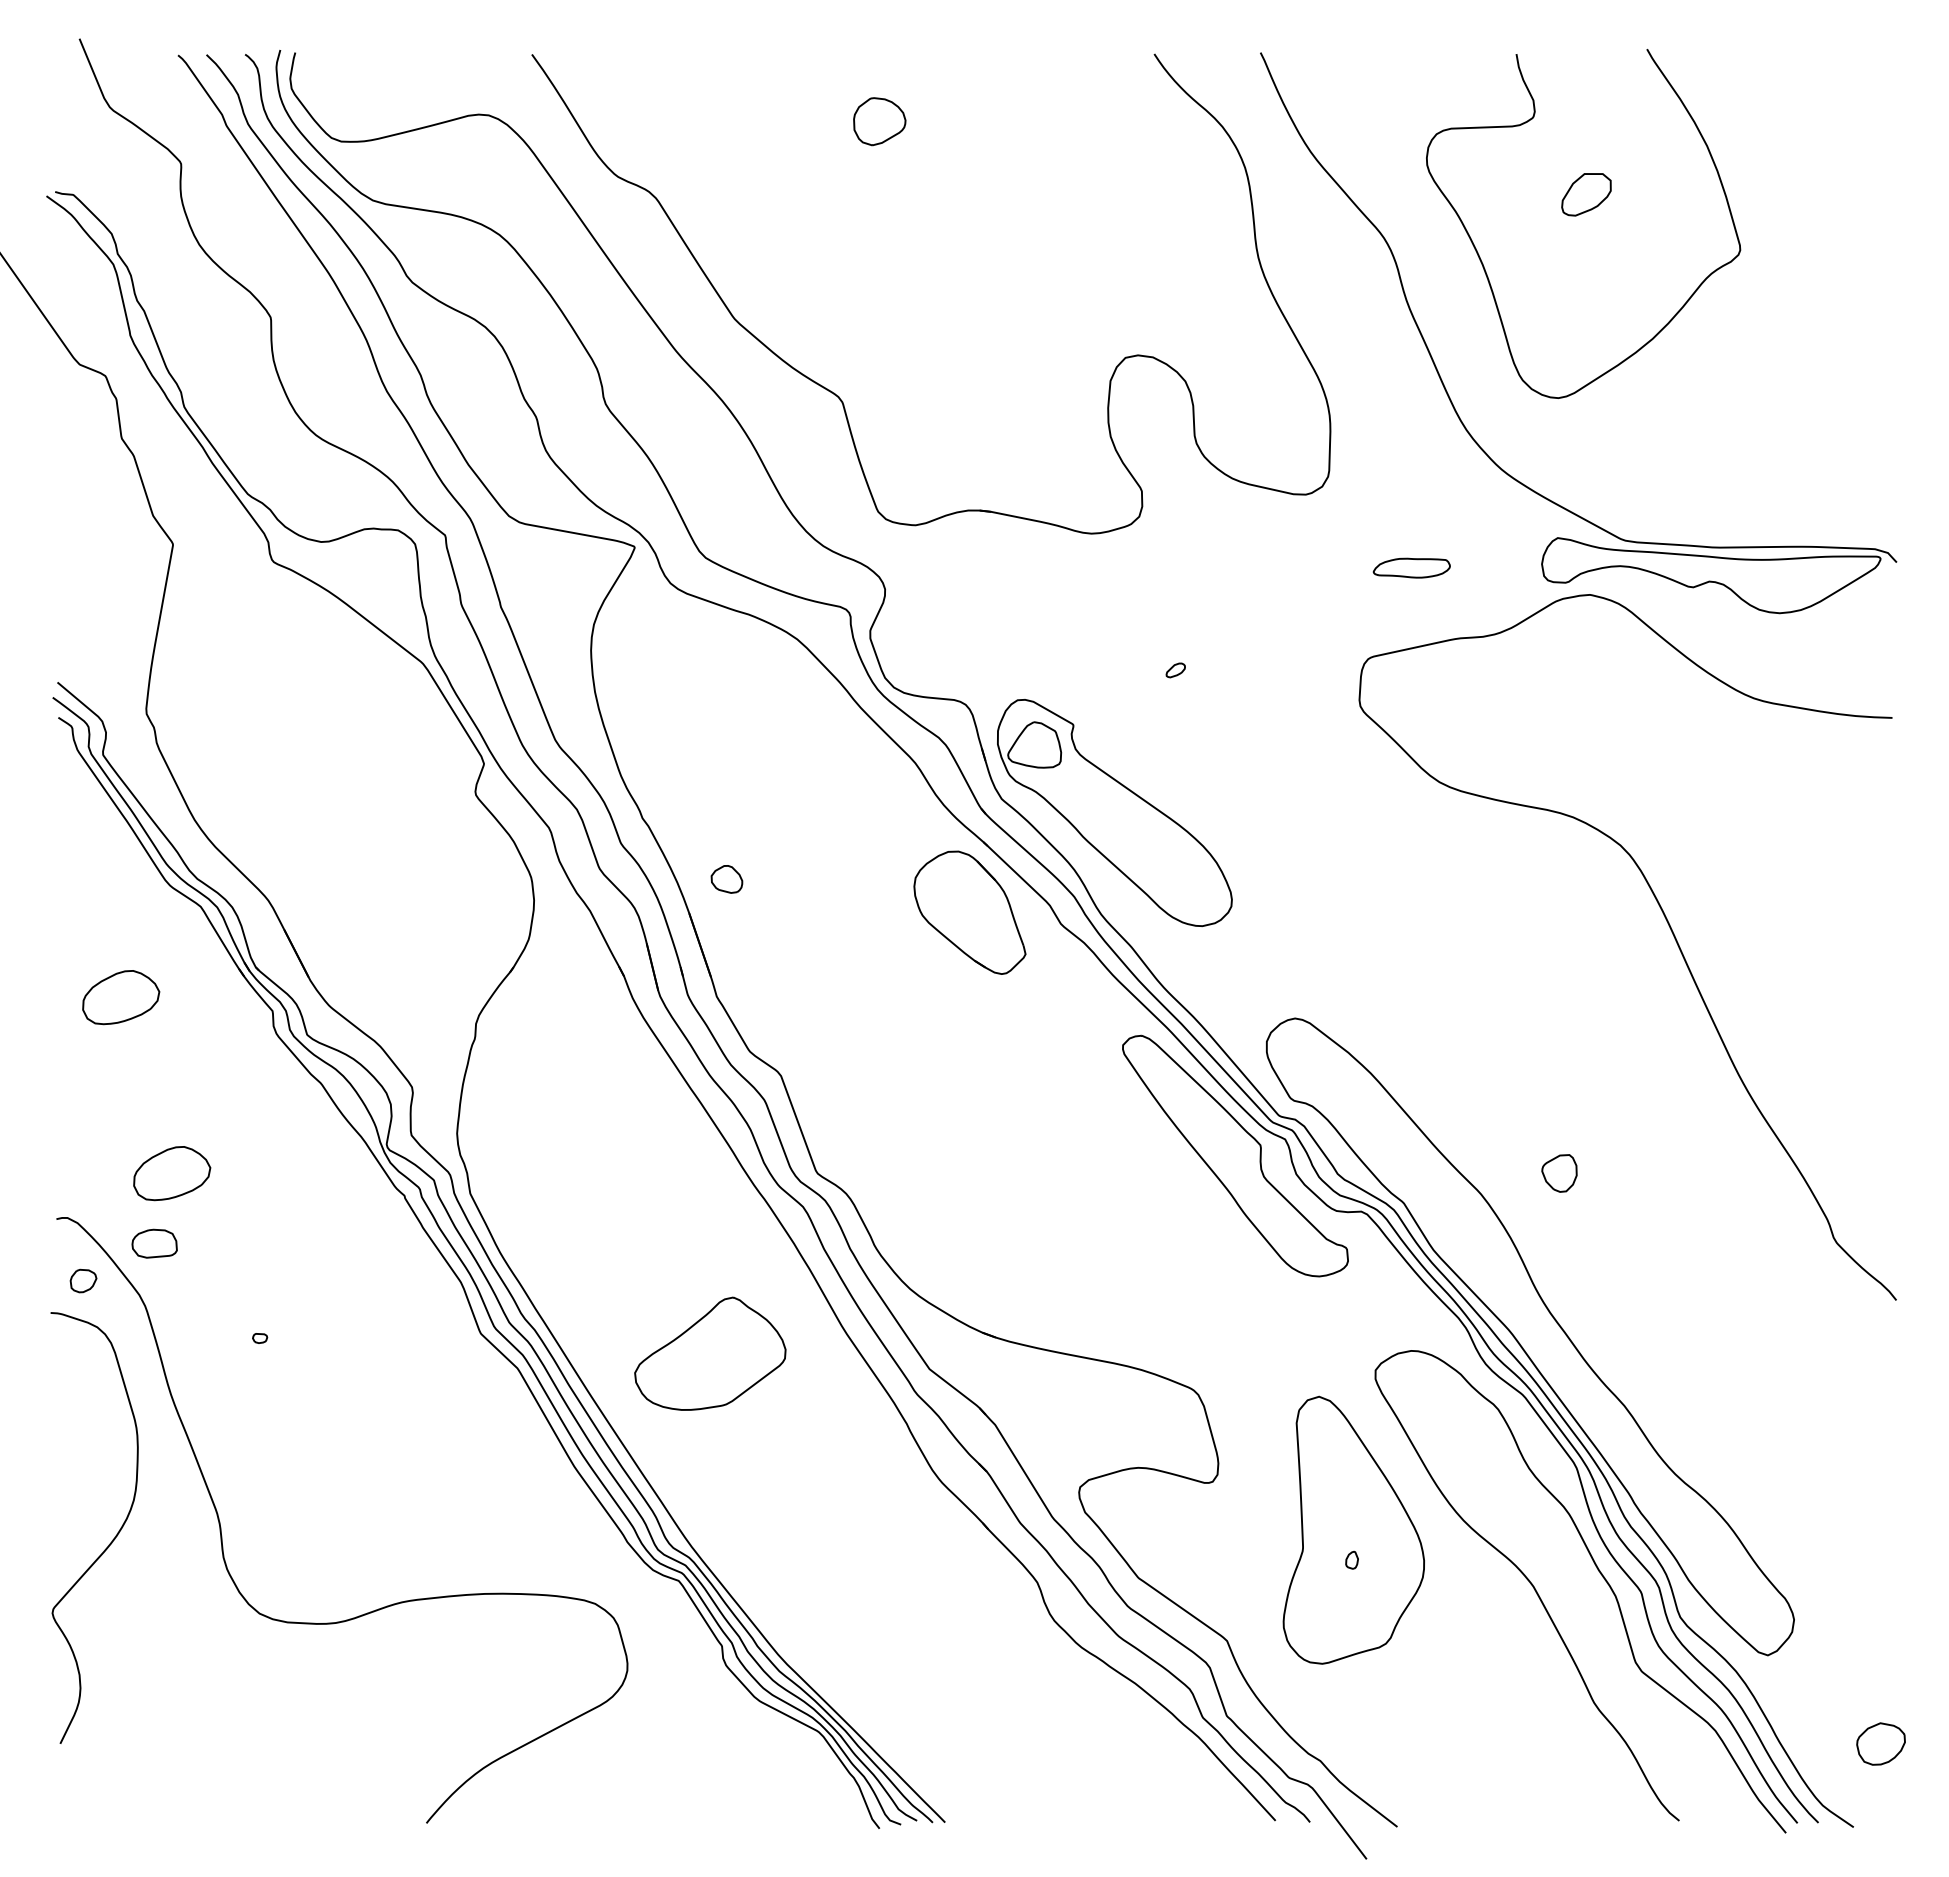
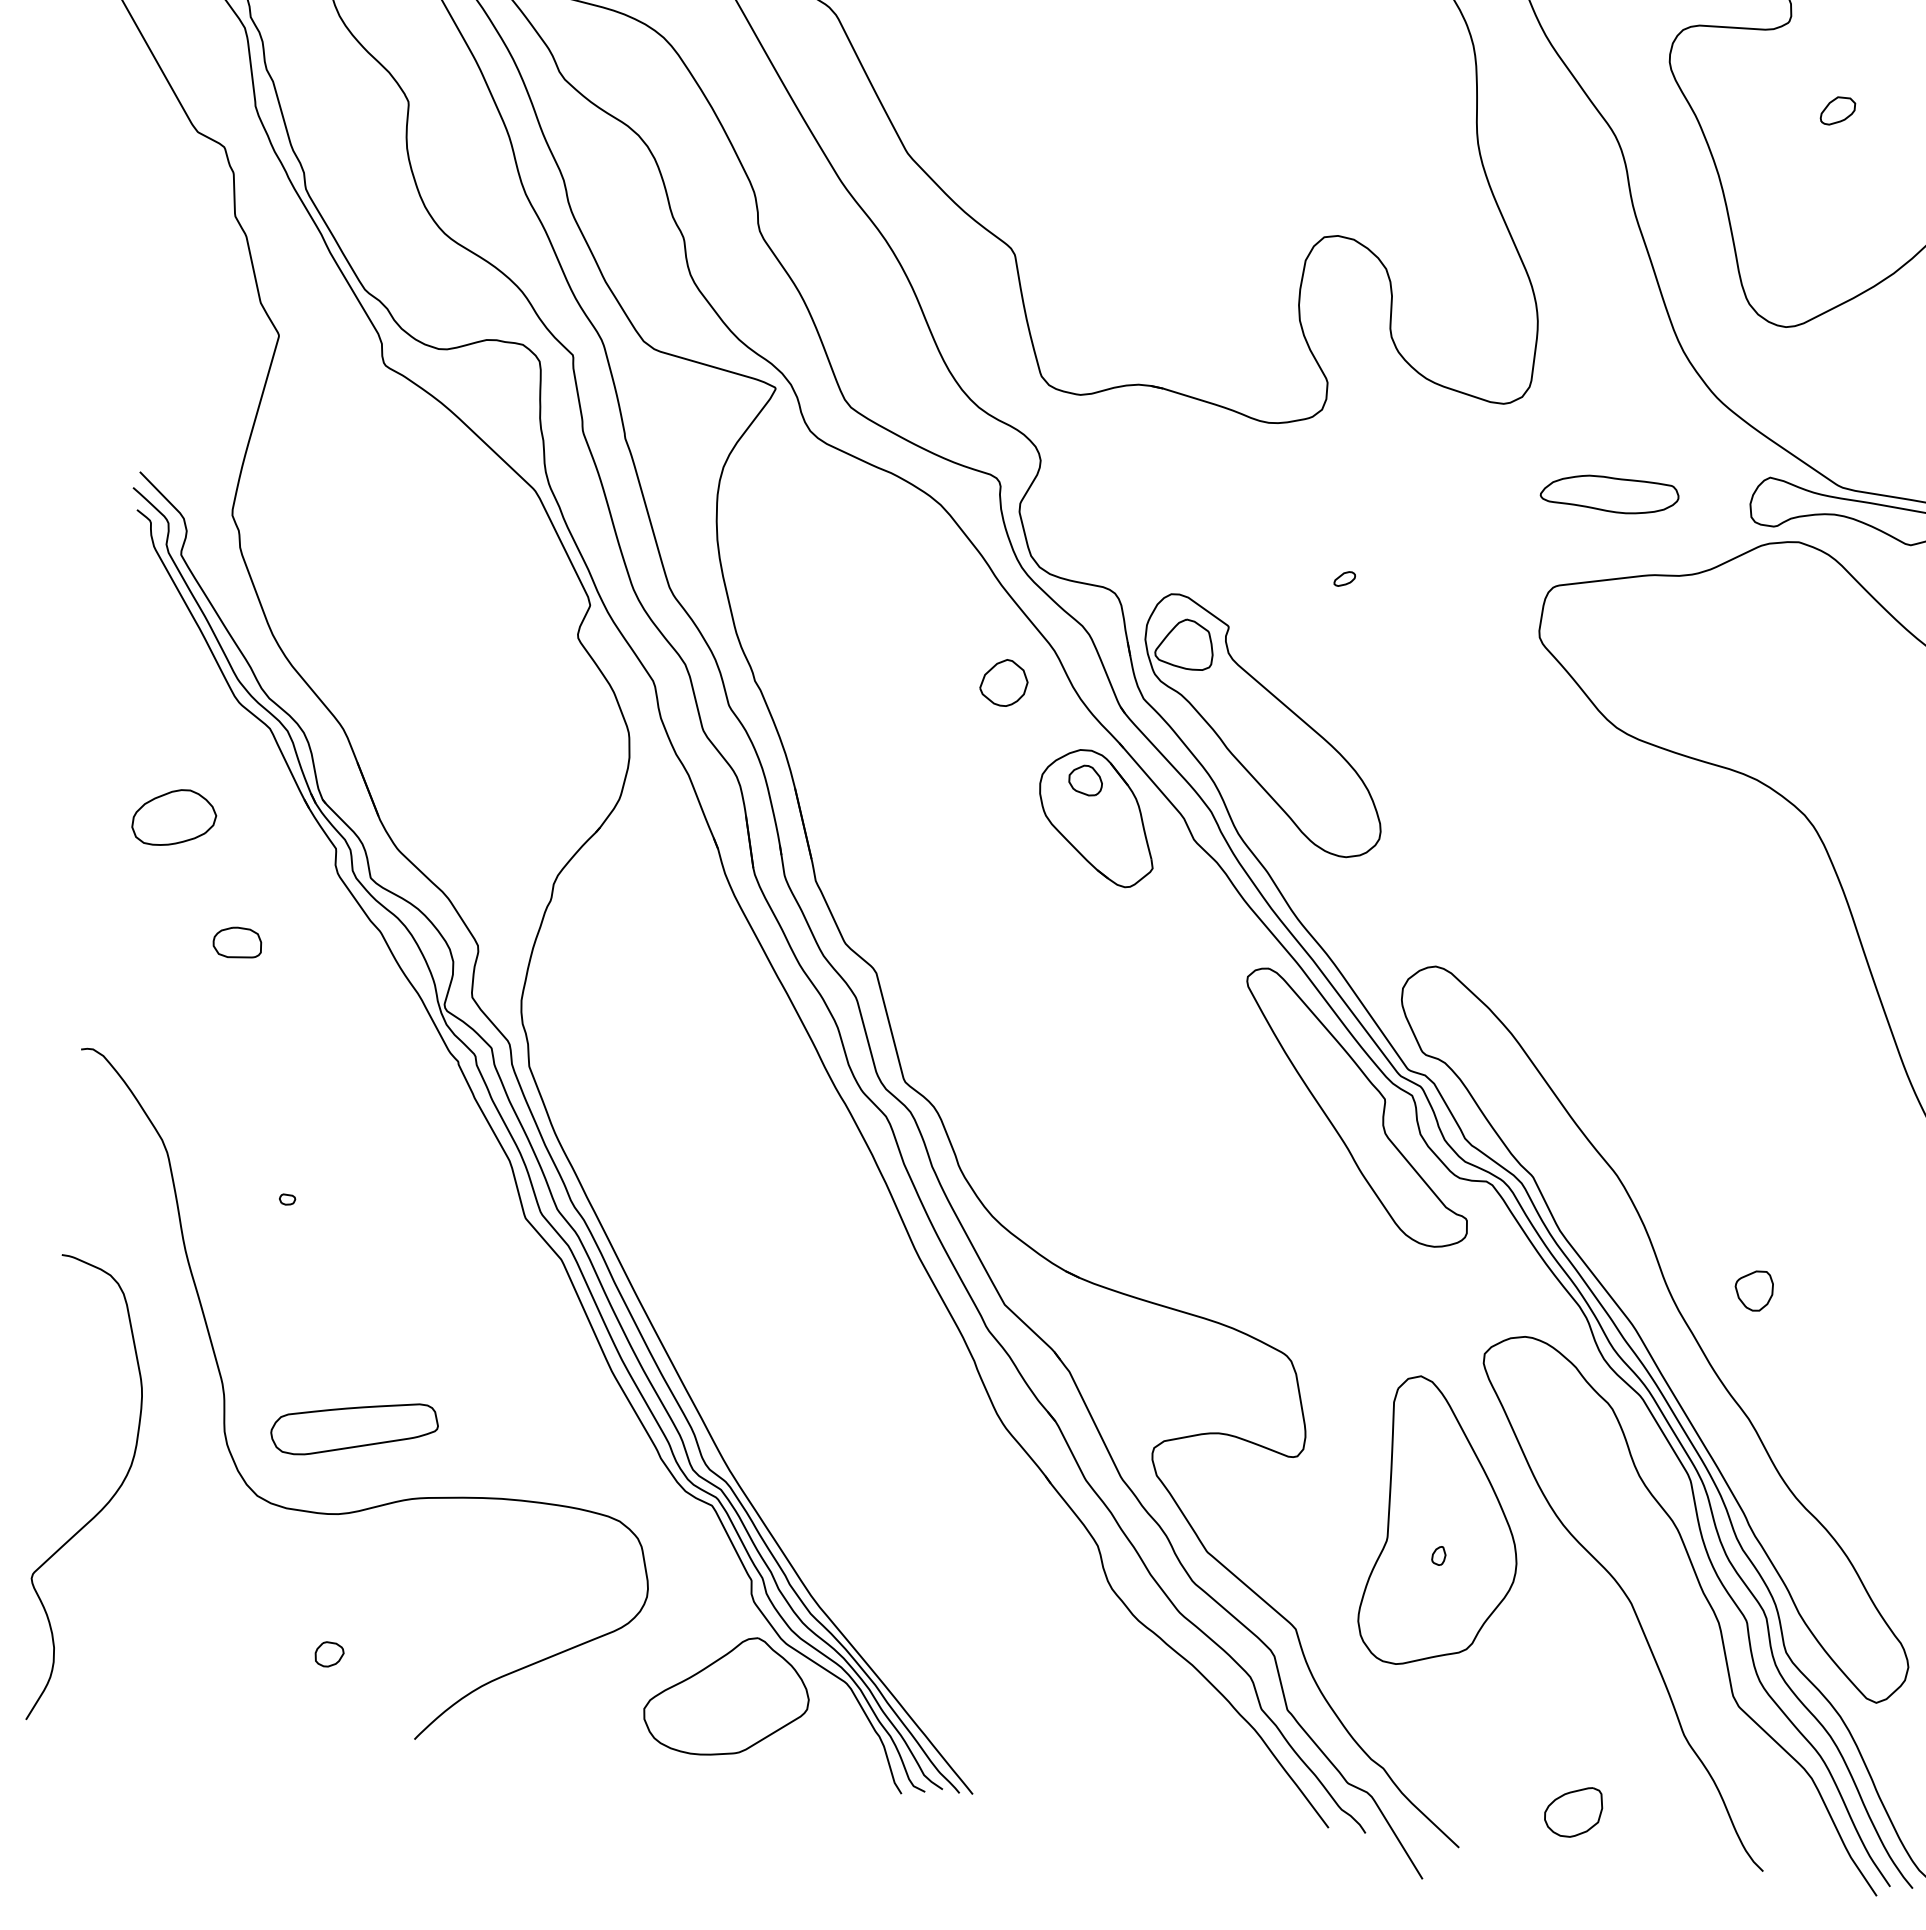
part: (1586, 194) -> (1838, 110), size x0.62
part: (1411, 567) -> (1609, 493), size x1.67
part: (871, 796) -> (1003, 682), added
part: (726, 879) -> (1085, 780), moved
part: (172, 1173) -> (210, 1012), removed
part: (1559, 1173) -> (1753, 1290), moved
part: (154, 1243) -> (237, 942), moved
part: (83, 1280) -> (329, 1654), moved
part: (710, 1353) -> (727, 1695), moved
curve: (112, 1539) -> (104, 1505), moved
part: (342, 1542) -> (354, 1428), added
part: (1499, 1783) -> (1573, 1811), added

